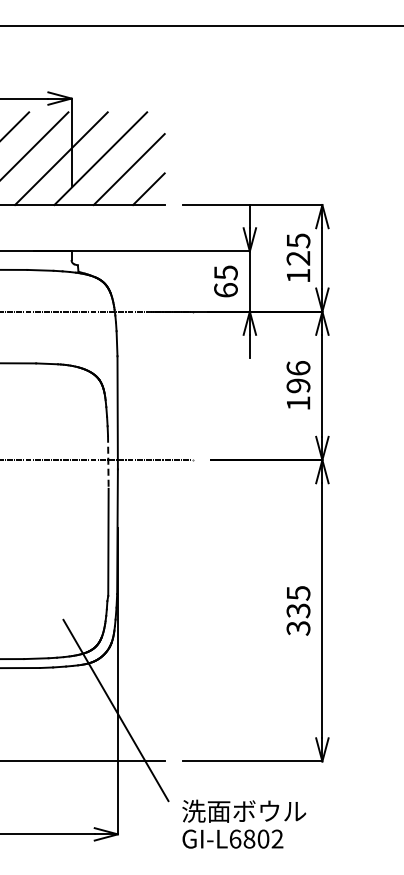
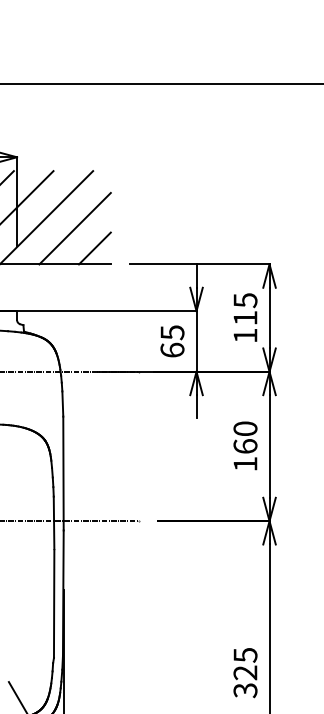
text: (298, 258) -> (245, 318), 125 -> 115
text: (298, 377) -> (245, 438), 196 -> 160
line: (108, 462) -> (54, 523), dashed -> solid
text: (298, 610) -> (245, 672), 335 -> 325

